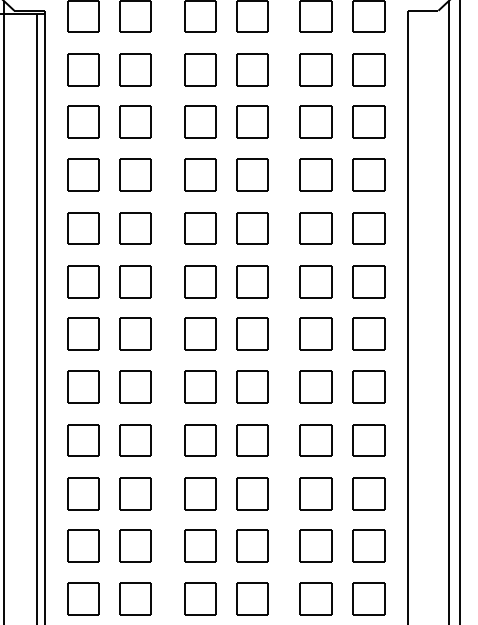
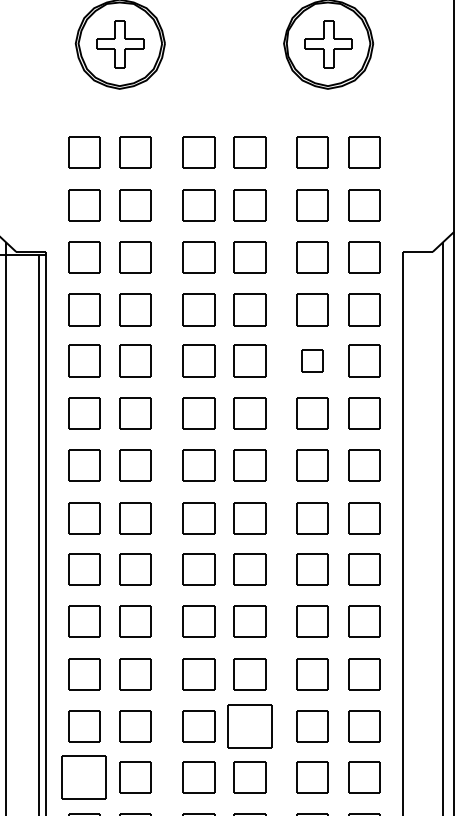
part: (315, 121) -> (312, 360), size x0.7
part: (251, 493) -> (249, 726), size x1.4
part: (83, 545) -> (84, 777), size x1.4

